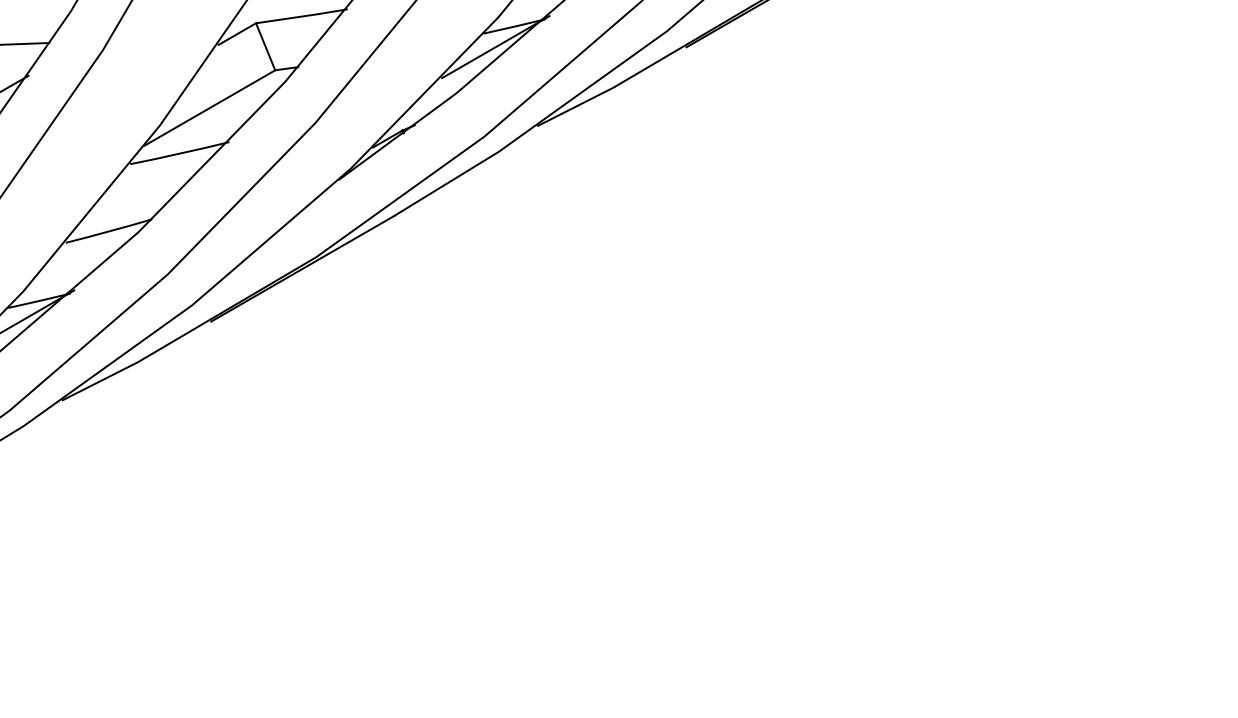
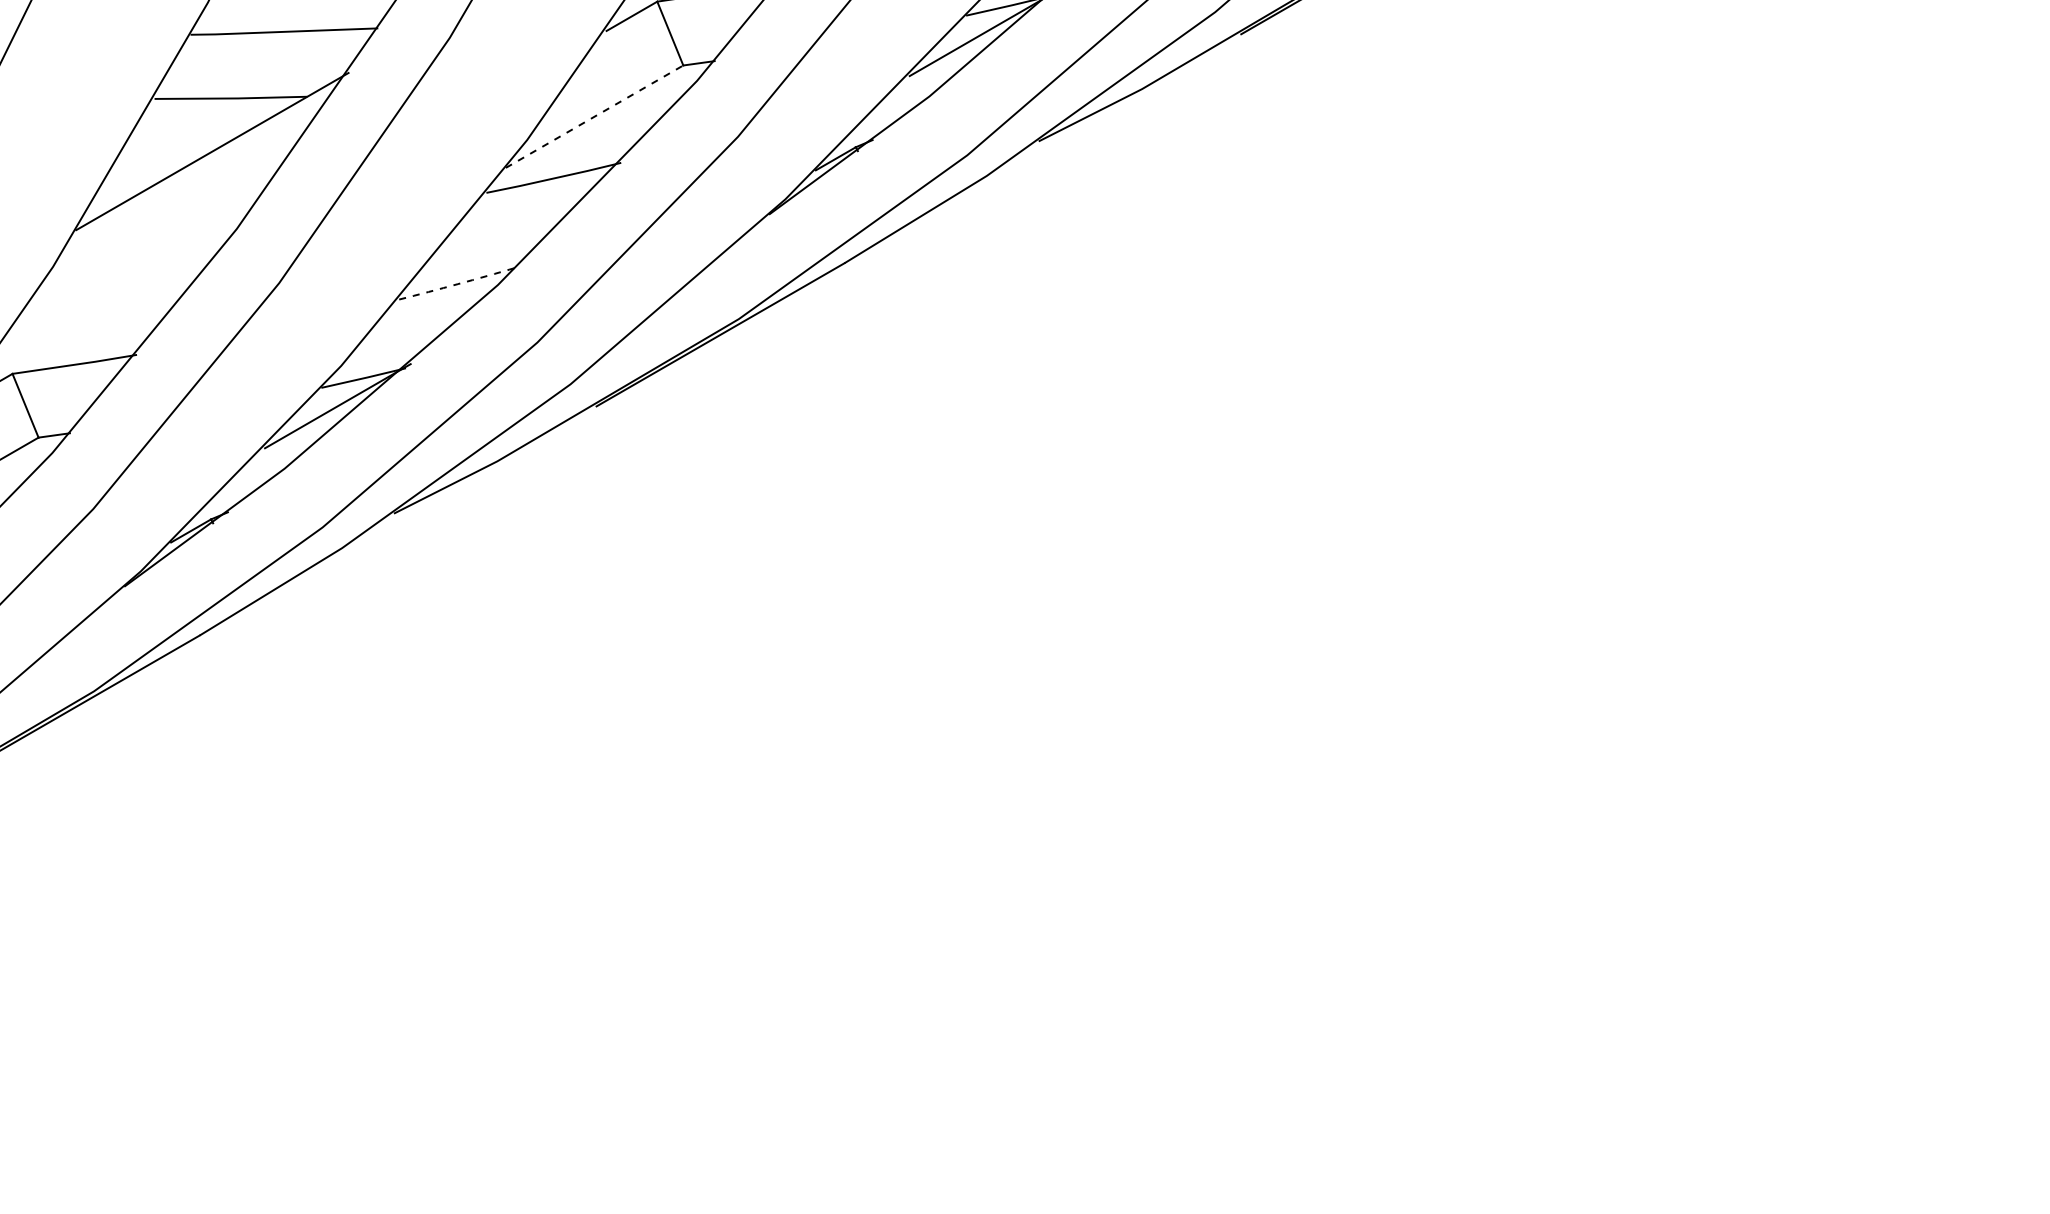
line: (210, 107) -> (595, 116), solid -> dashed
arc: (108, 231) -> (457, 284), solid -> dashed

